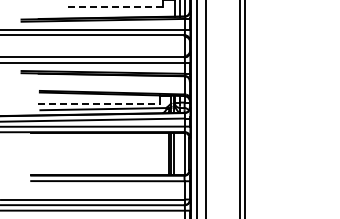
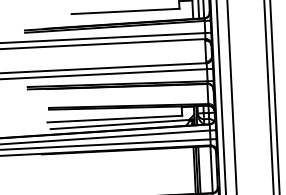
line: (113, 6) -> (125, 11), dashed -> solid
line: (99, 103) -> (115, 118), dashed -> solid

